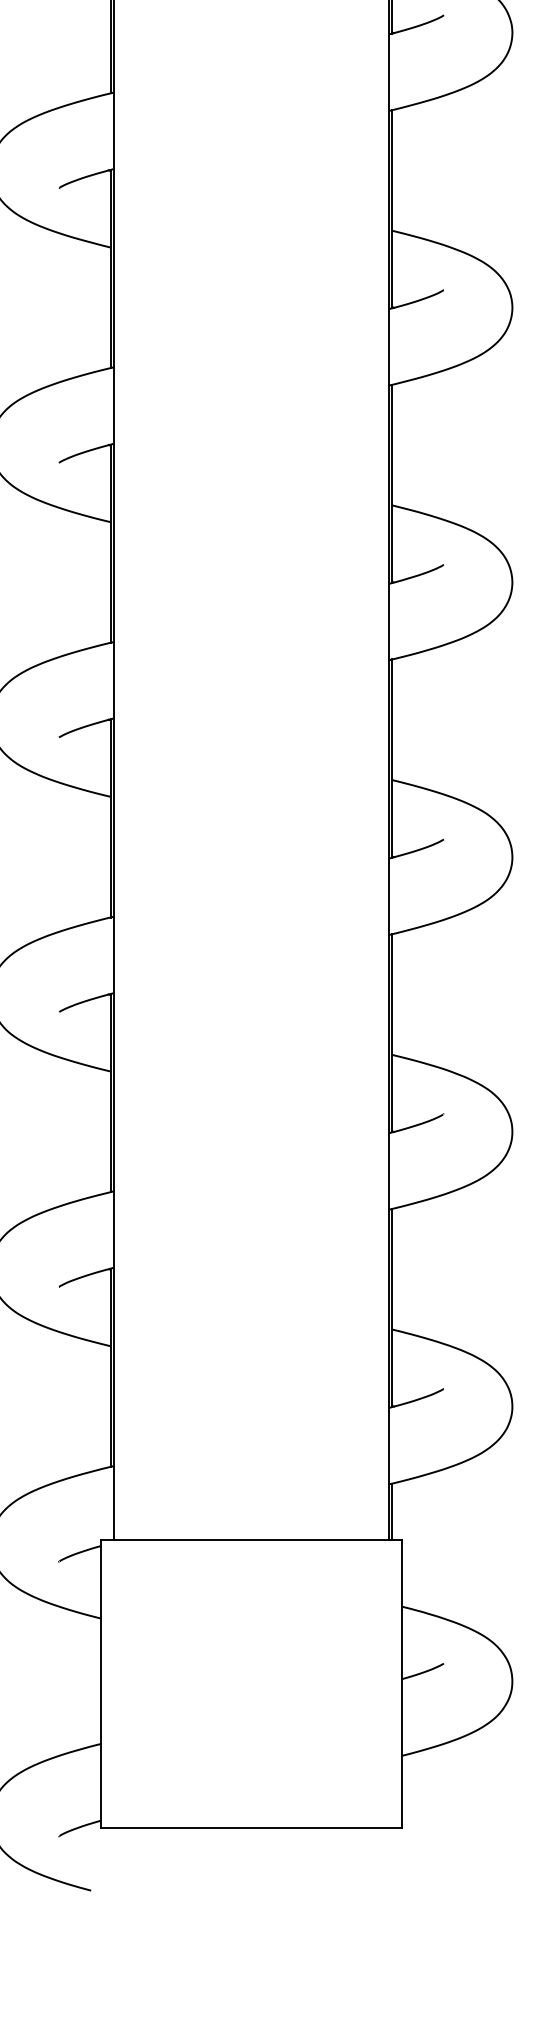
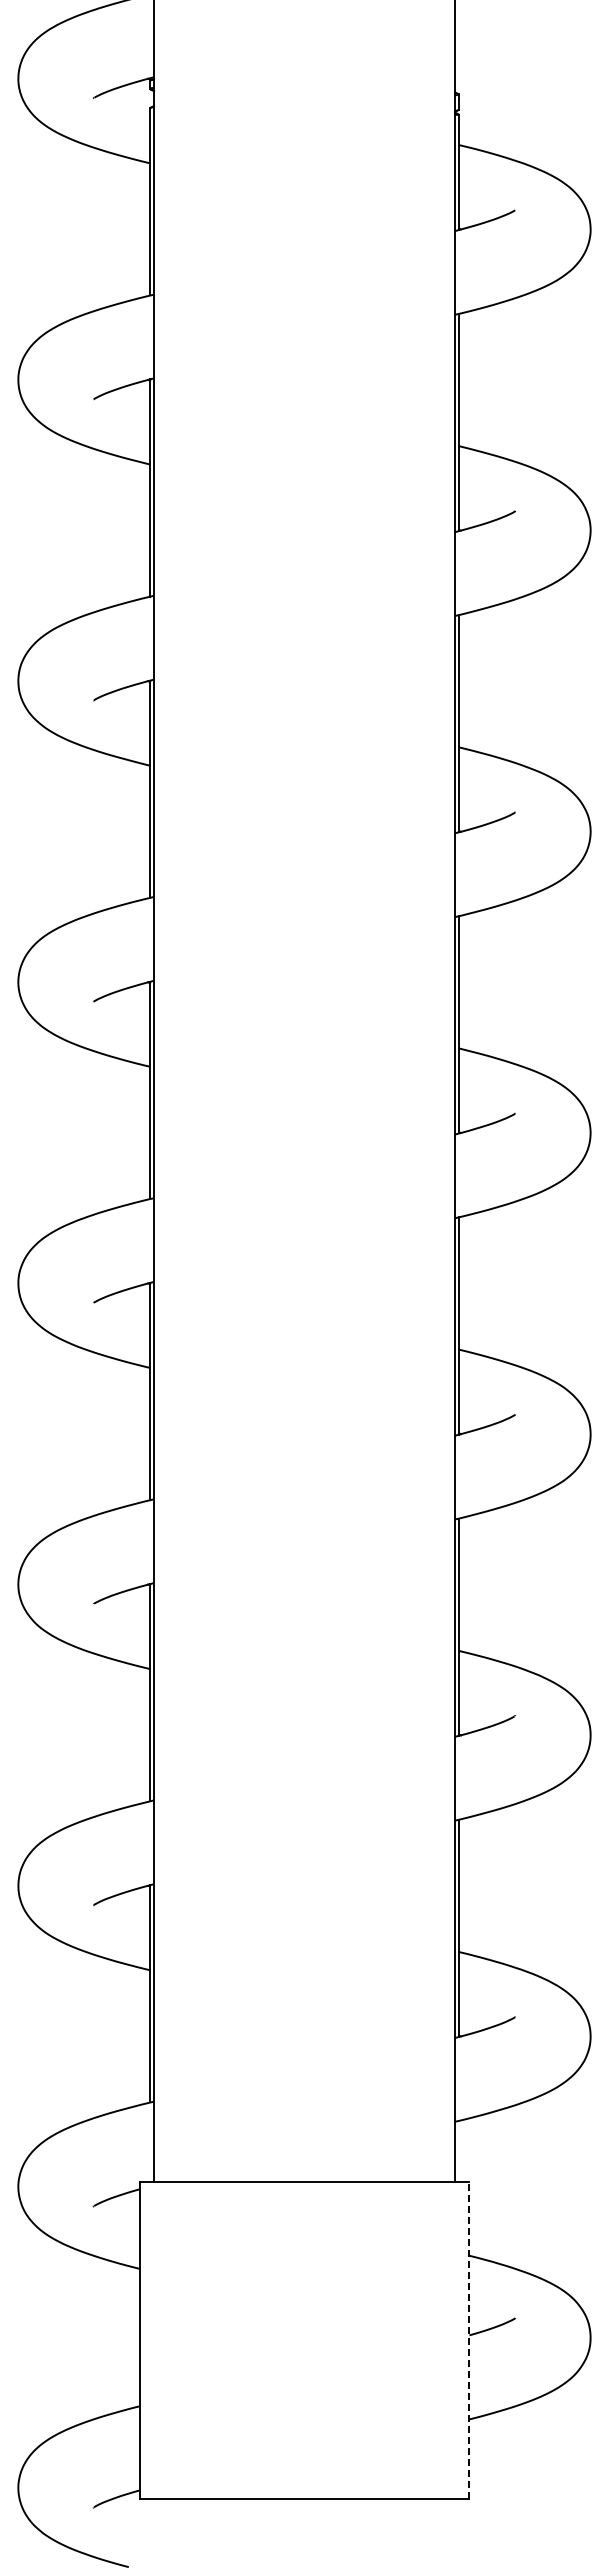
line: (391, 1511) -> (458, 2151), removed
line: (401, 1683) -> (469, 2340), solid -> dashed

